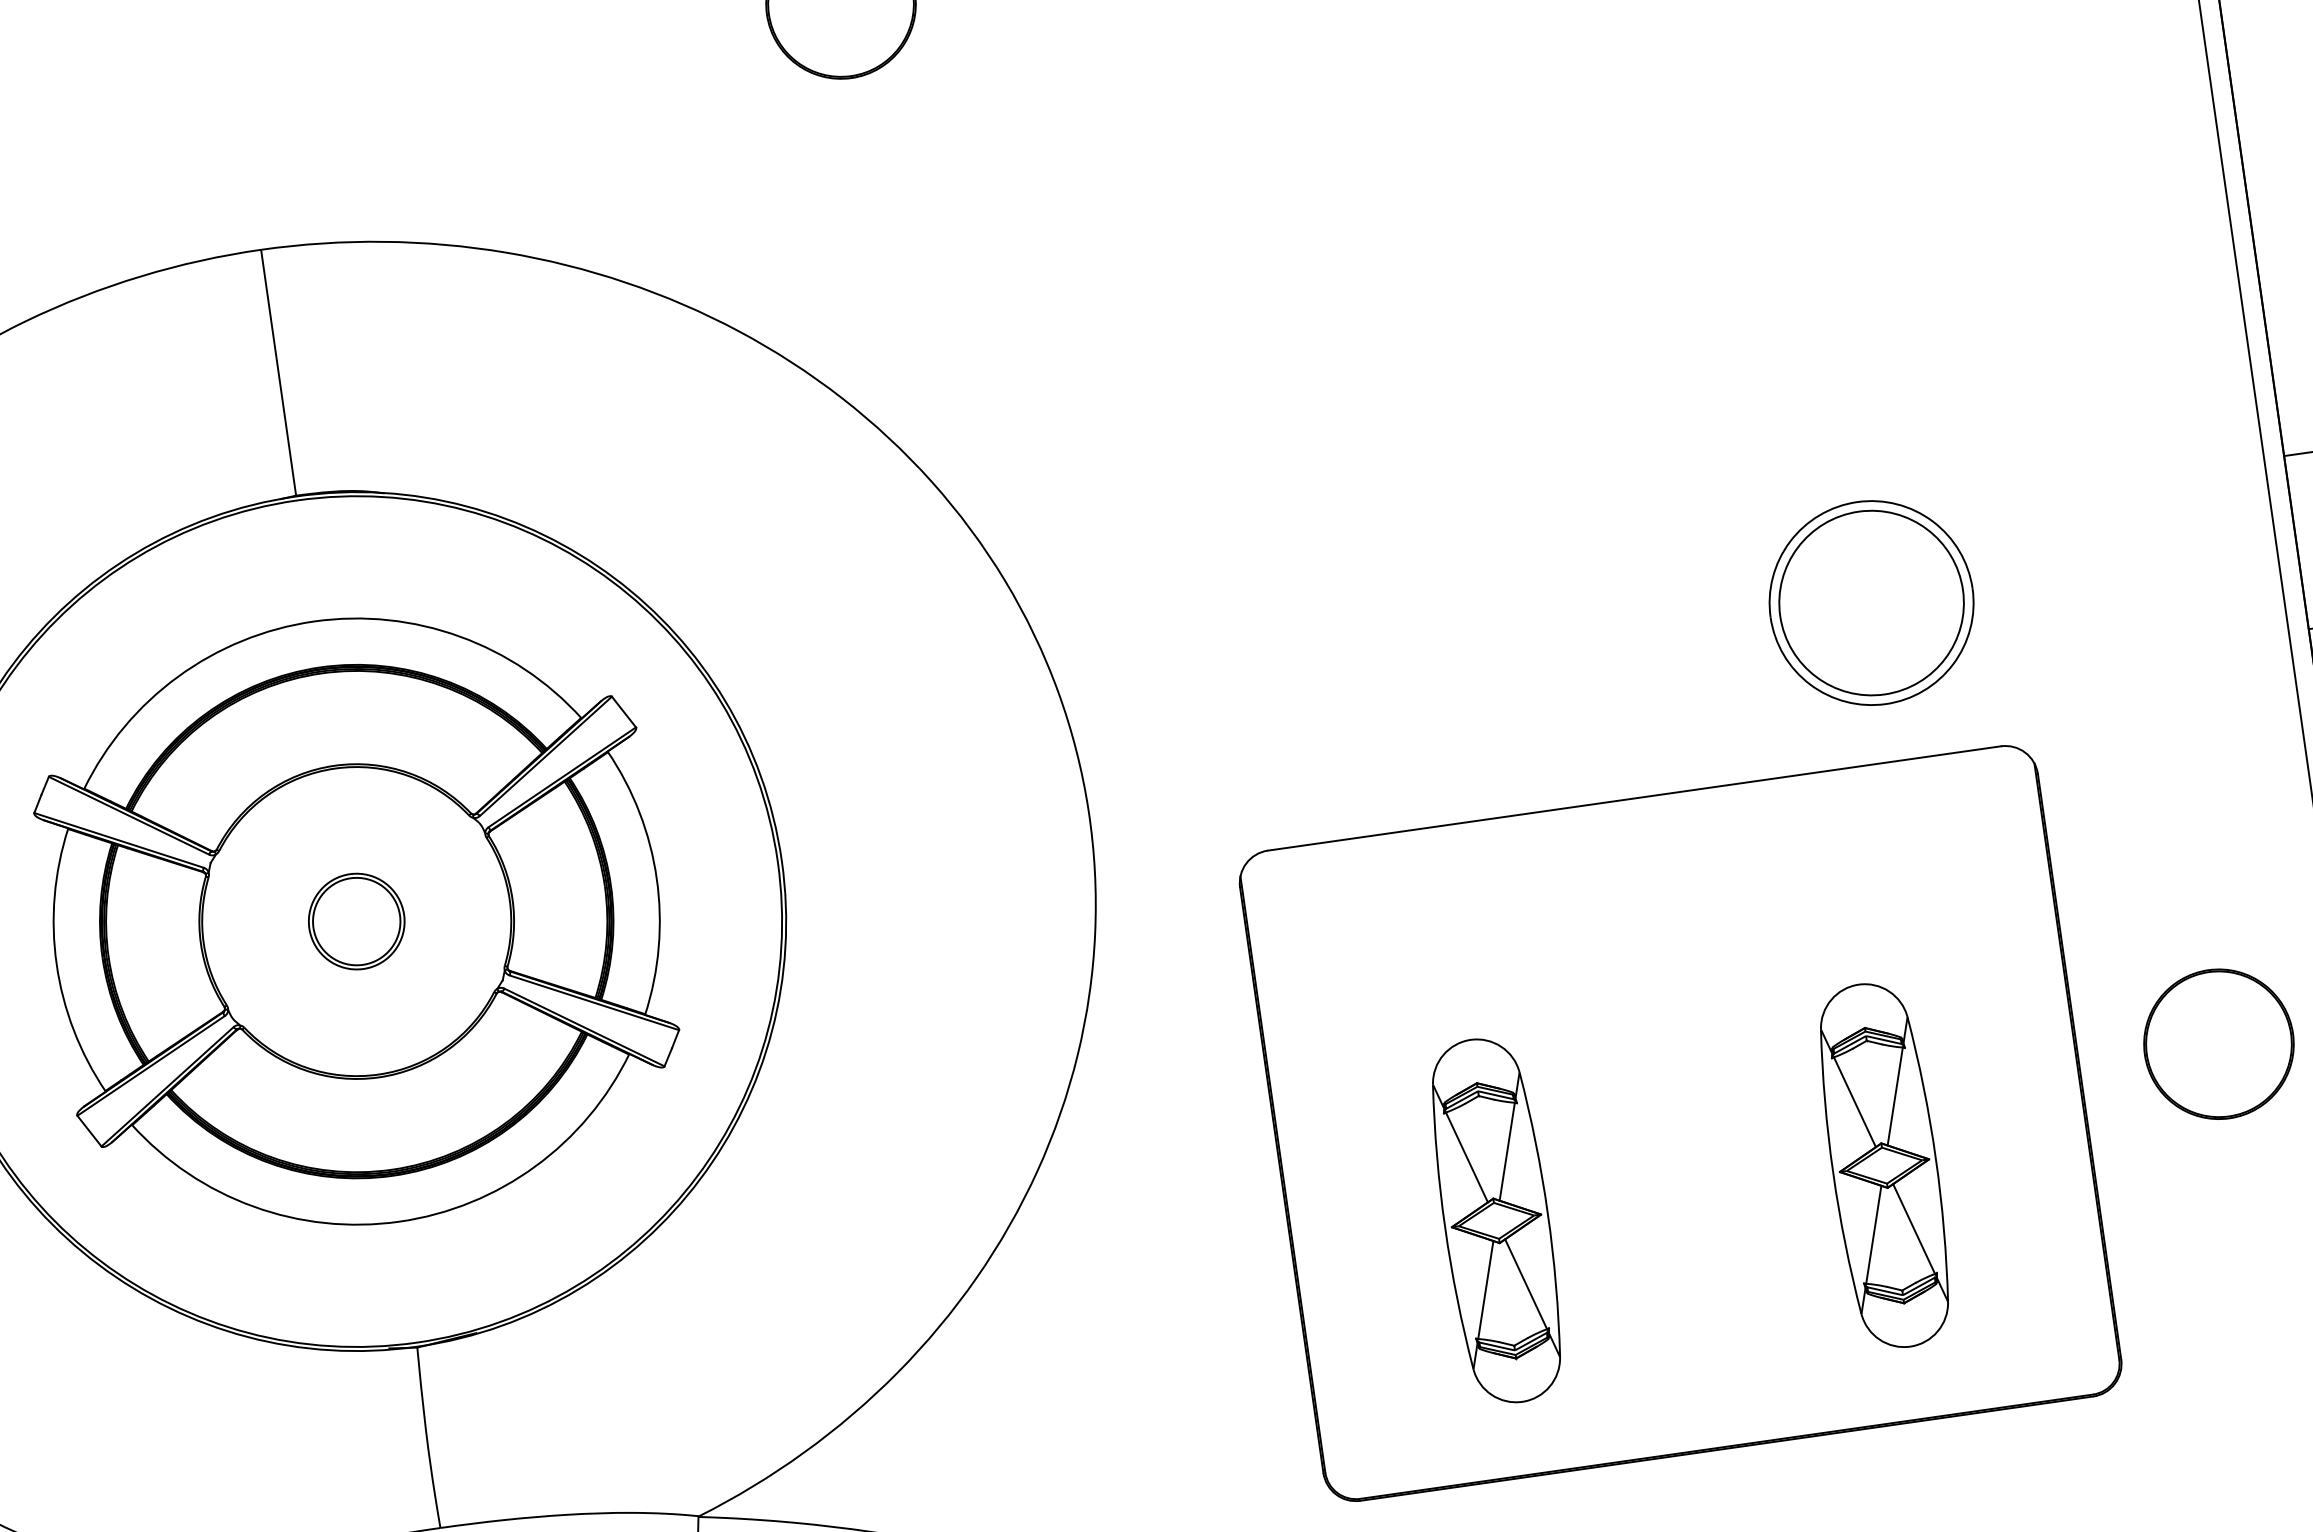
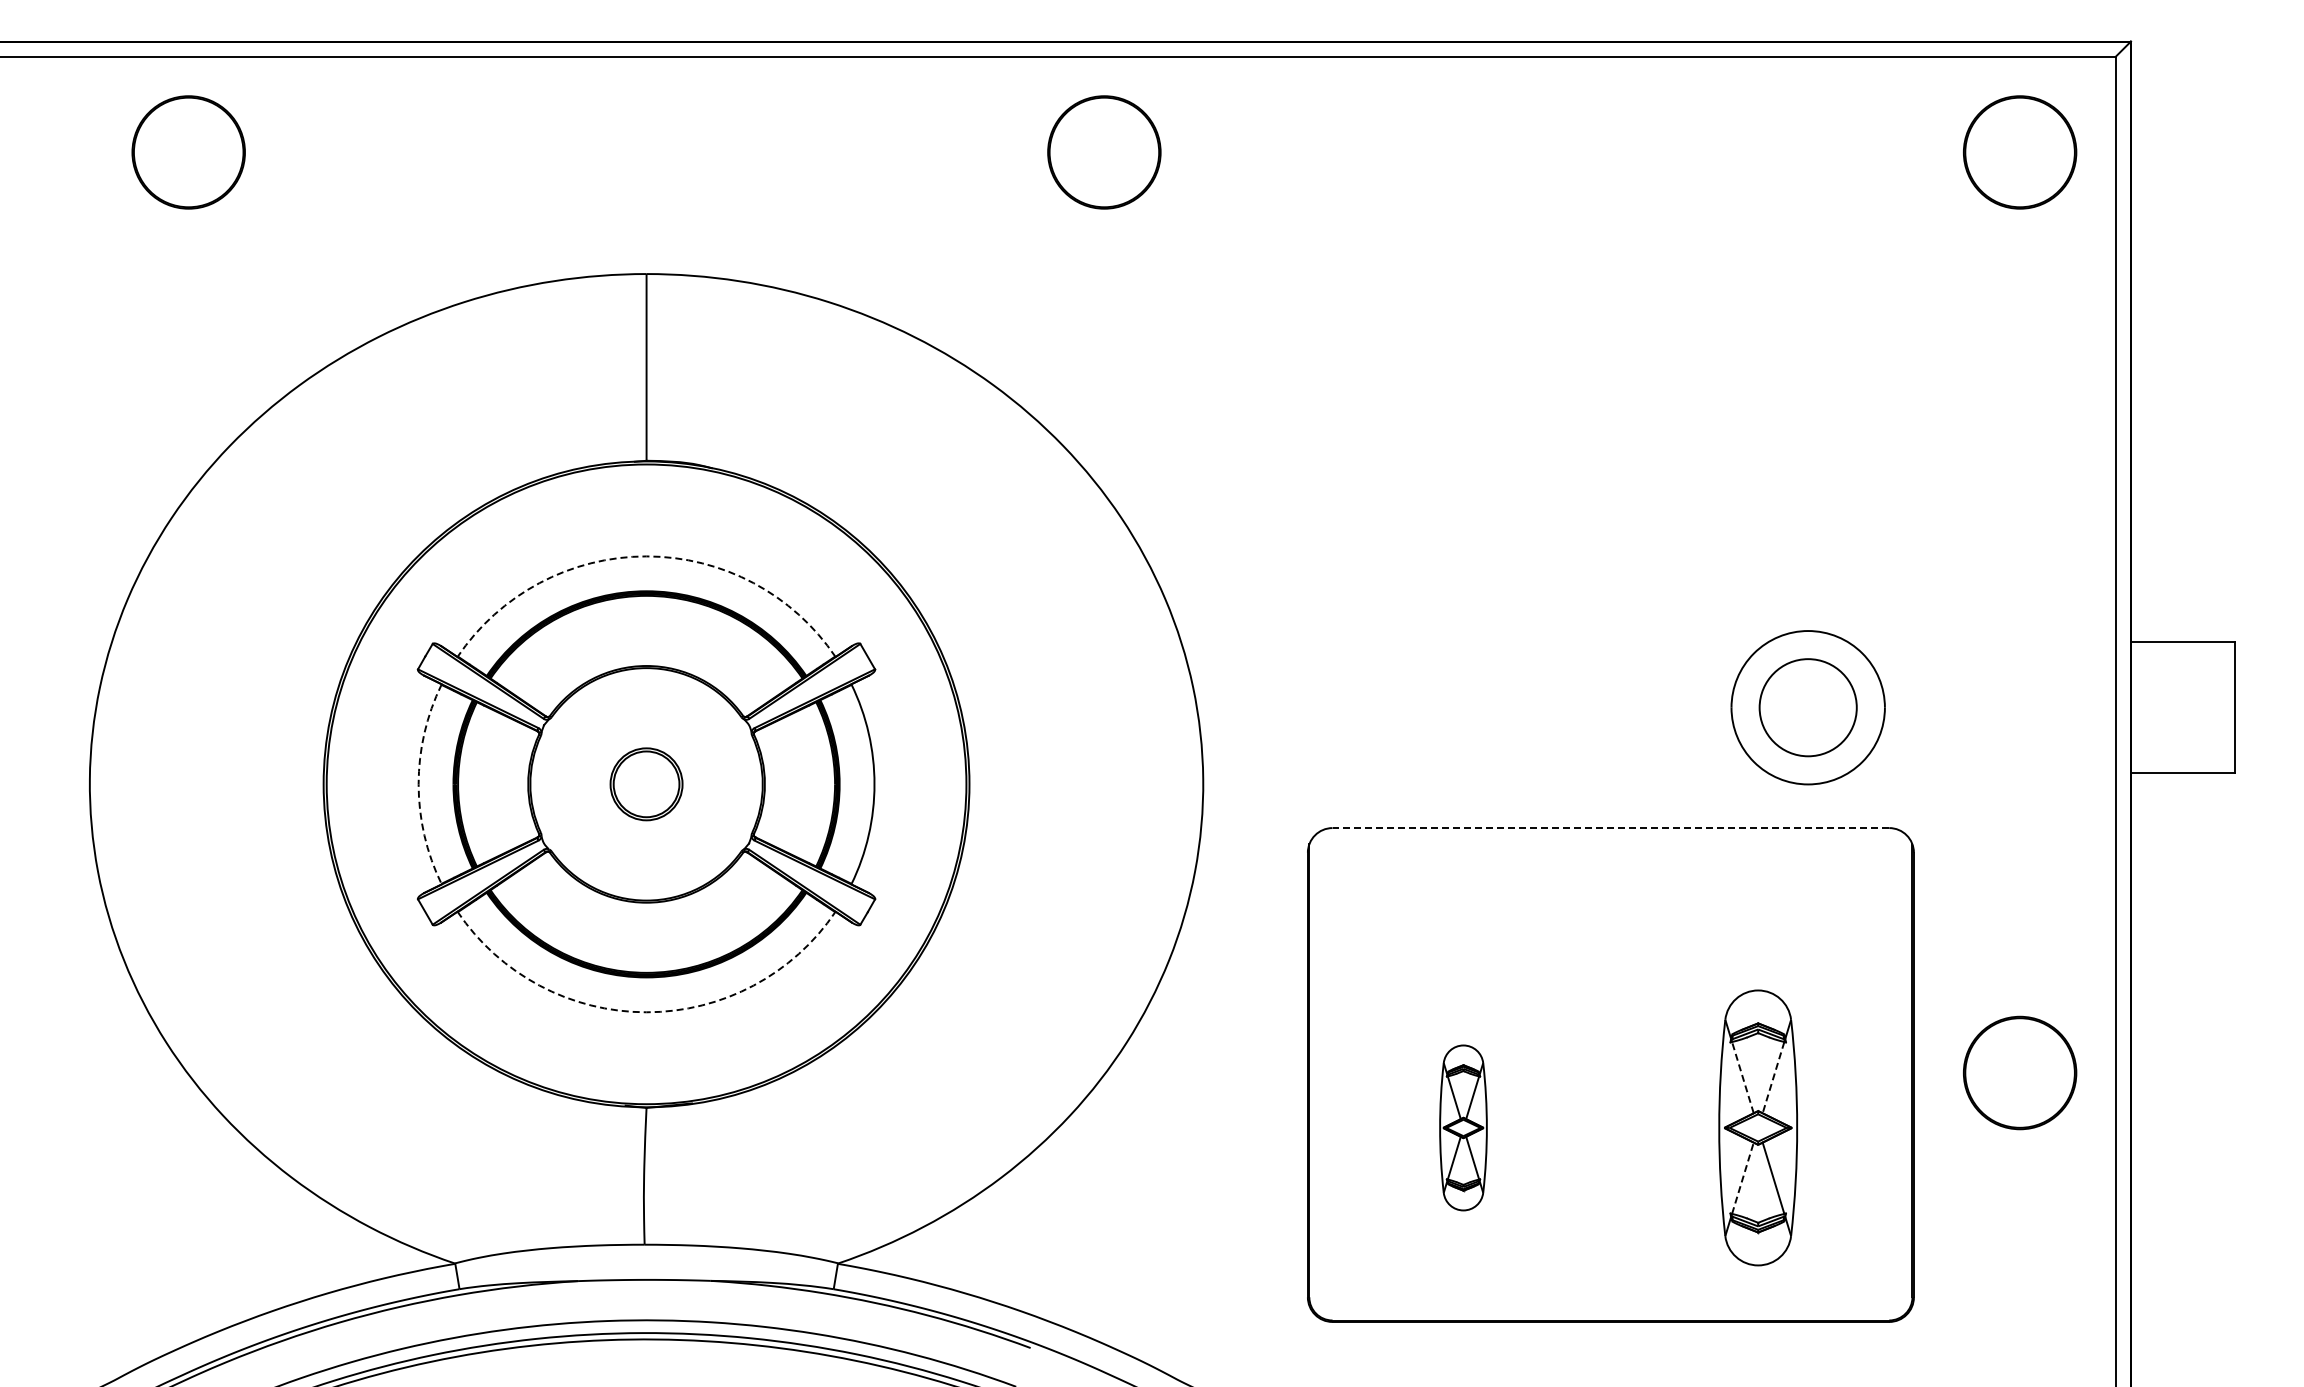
circle: (1870, 602) -> (1807, 707), size x0.7
arc: (313, 621) -> (646, 556), solid -> dashed
line: (1633, 799) -> (1610, 828), solid -> dashed
arc: (56, 964) -> (418, 784), solid -> dashed
line: (1895, 1097) -> (1773, 1078), solid -> dashed
line: (1854, 1102) -> (1742, 1077), solid -> dashed
part: (1496, 1220) -> (1463, 1127), size x0.6
arc: (399, 1221) -> (646, 1012), solid -> dashed
line: (1874, 1233) -> (1743, 1177), solid -> dashed

